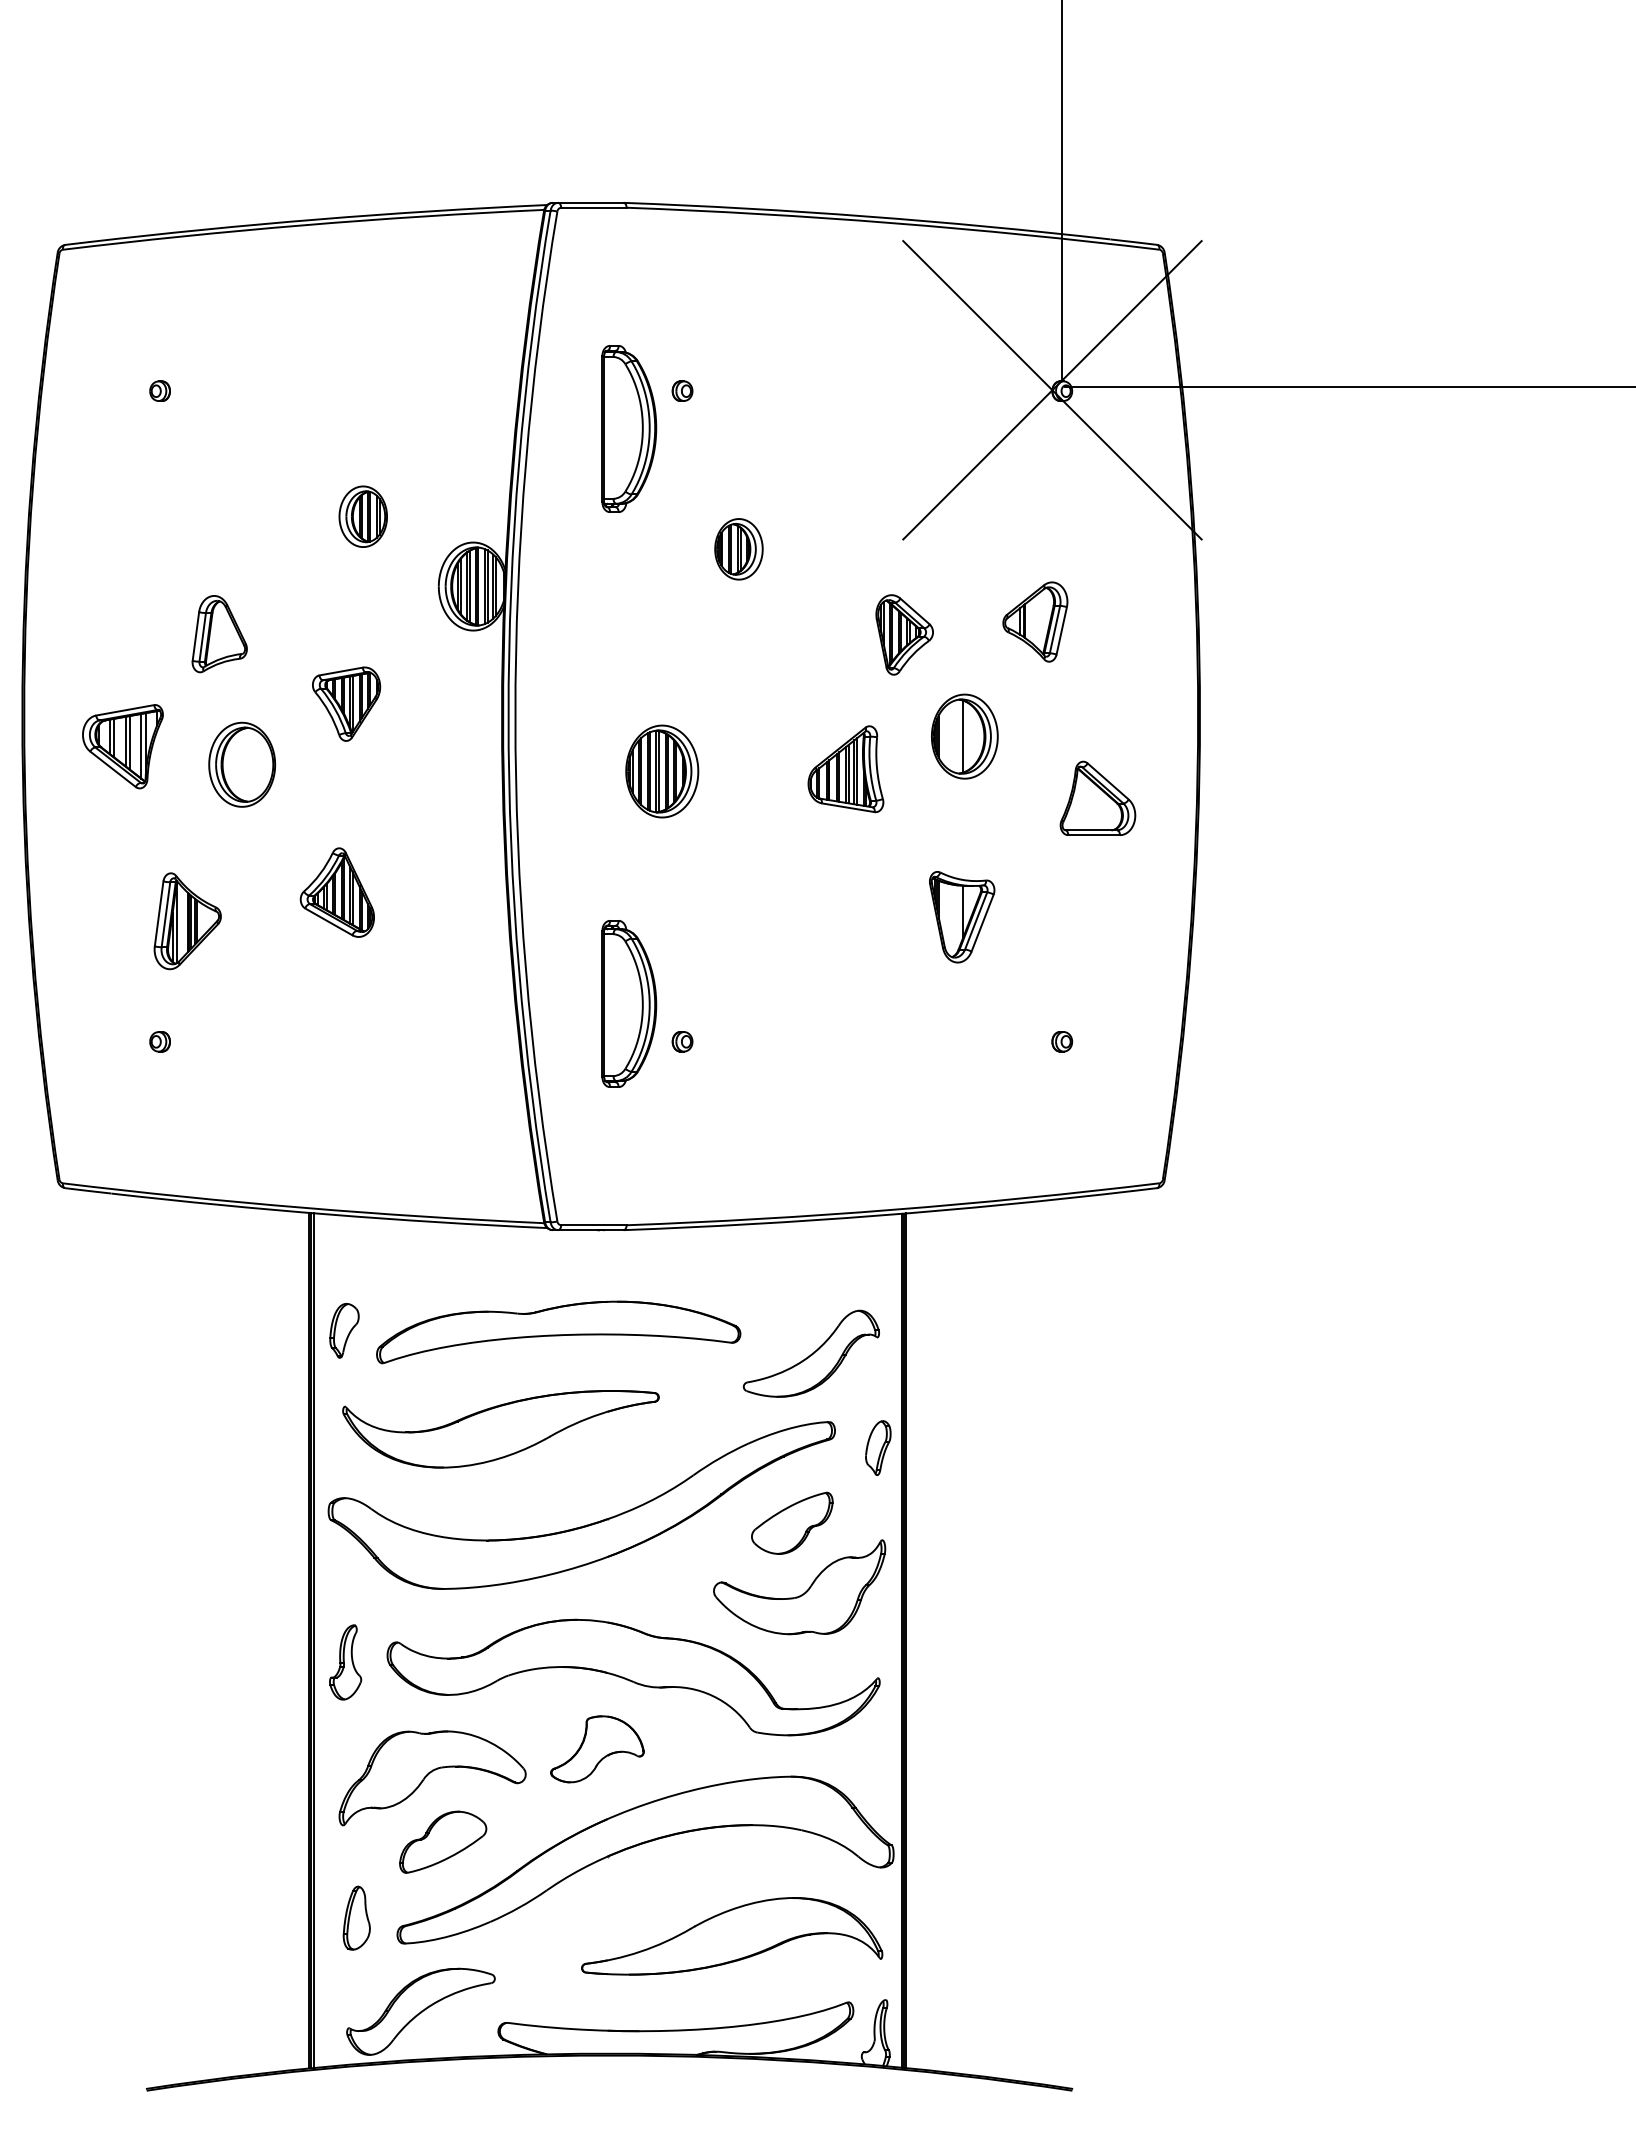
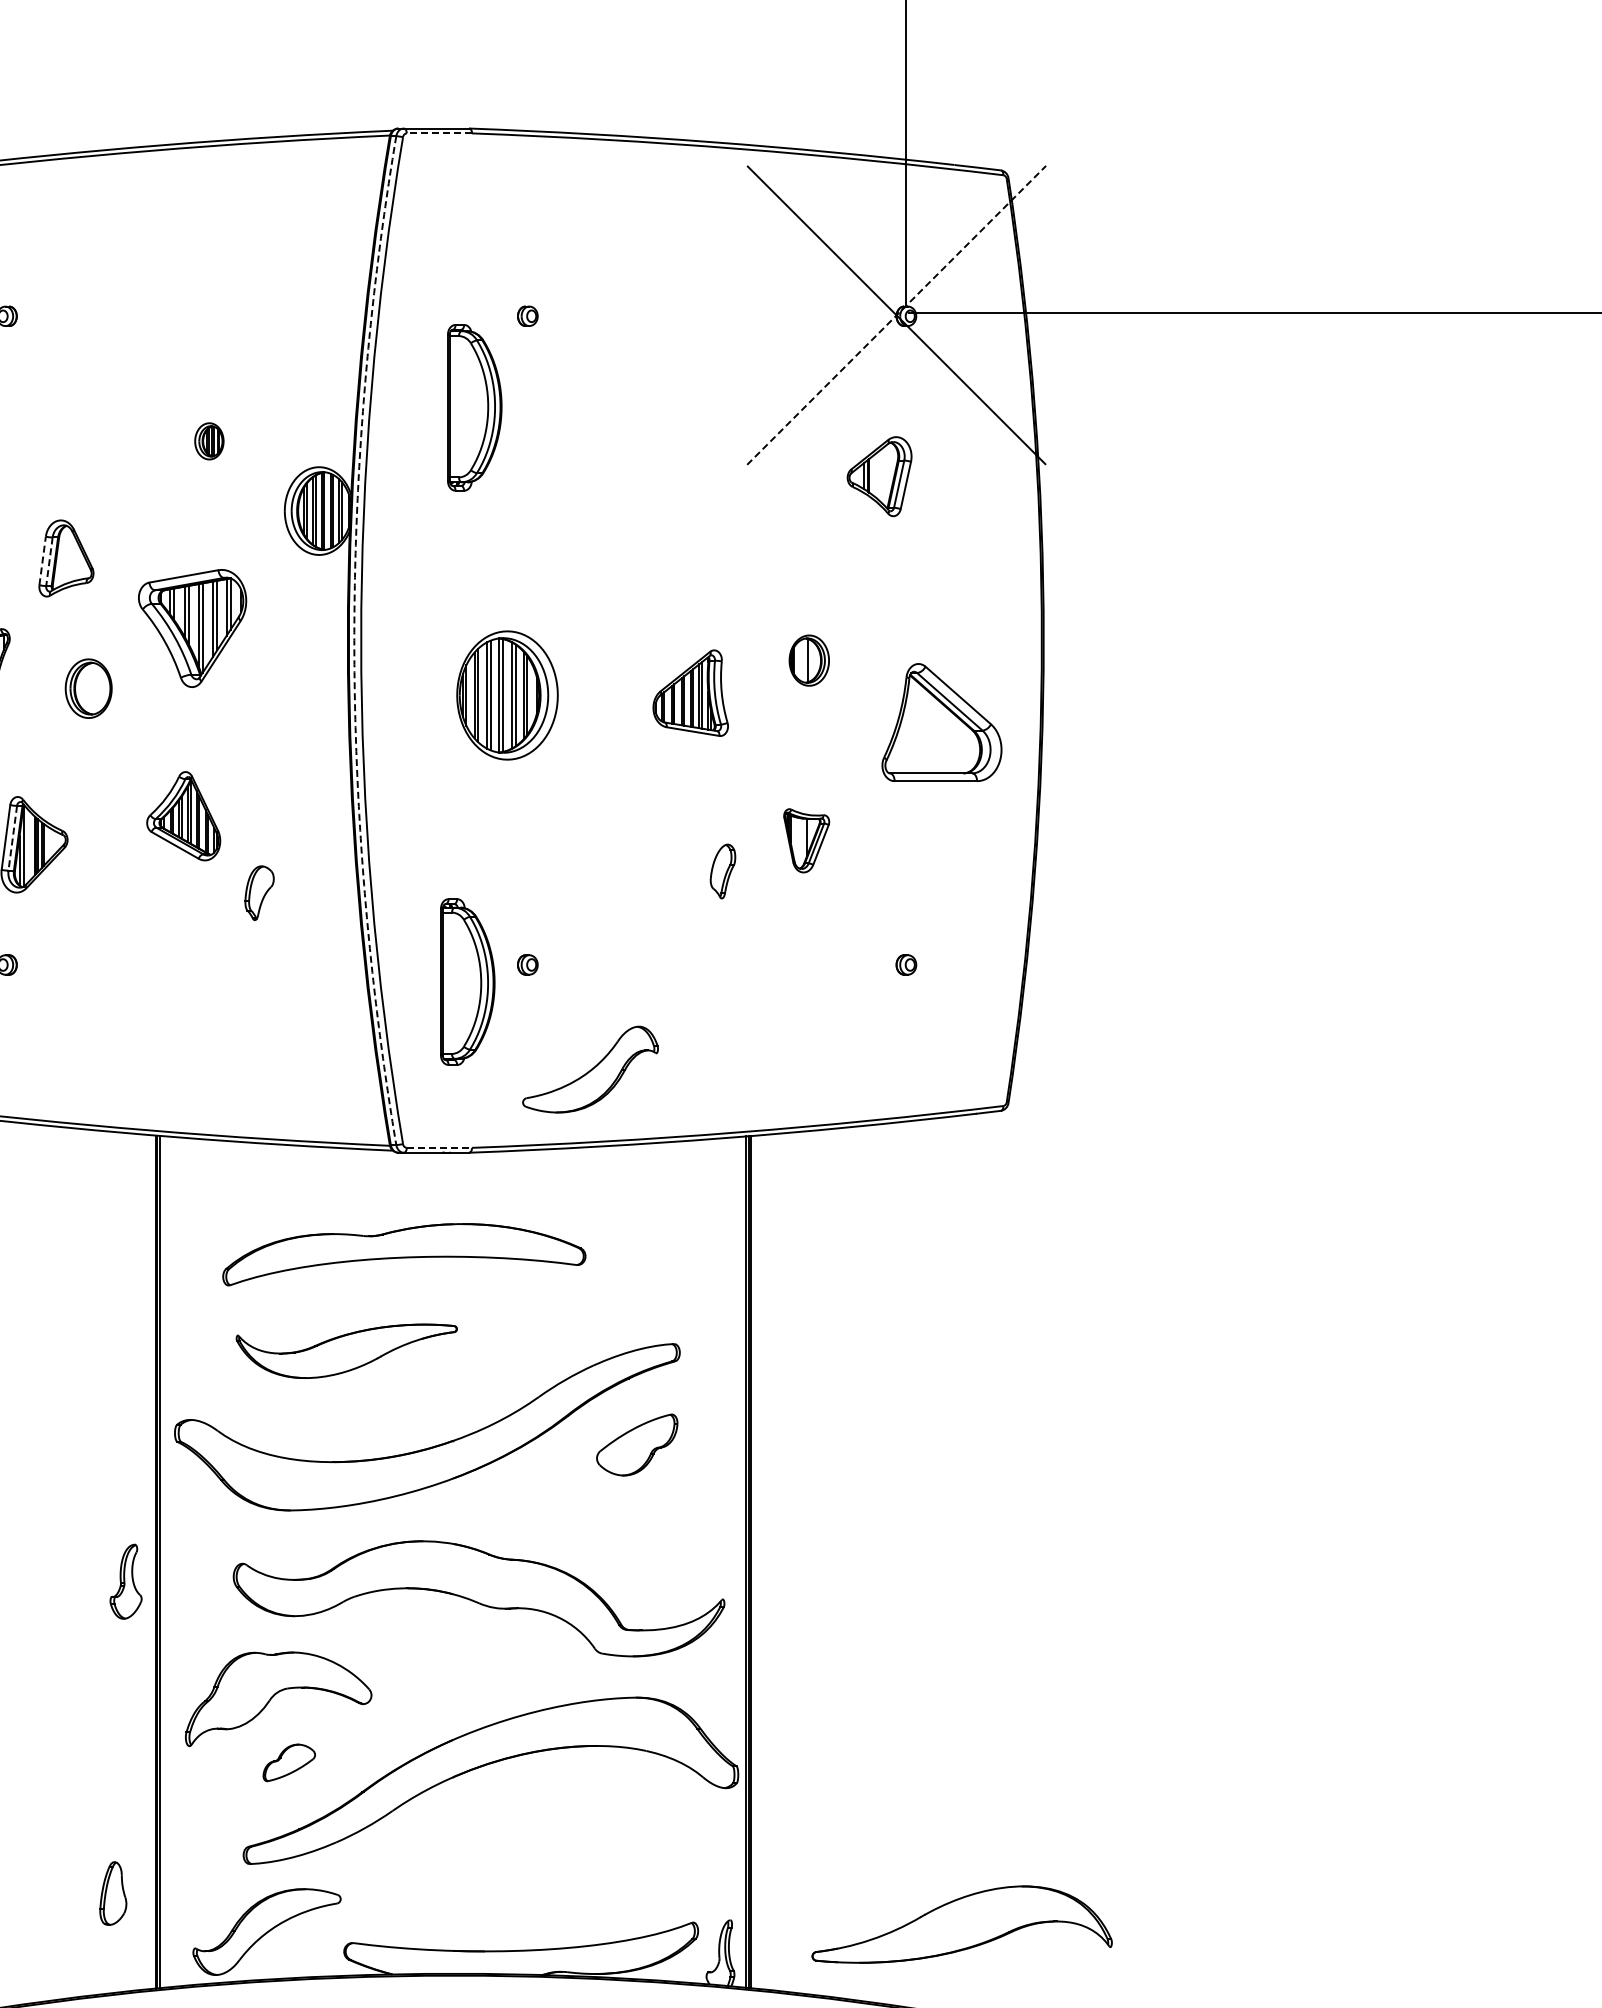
line: (593, 207) -> (439, 133), solid -> dashed
line: (1052, 390) -> (896, 315), solid -> dashed
part: (629, 428) -> (474, 407), moved
part: (362, 516) -> (208, 441), size x0.6
part: (738, 549) -> (583, 474), removed
part: (1035, 621) -> (879, 476), moved
part: (904, 634) -> (749, 558), removed
line: (195, 636) -> (42, 560), solid -> dashed
line: (202, 637) -> (49, 561), solid -> dashed
part: (346, 703) -> (192, 627), size x1.6
arc: (508, 716) -> (354, 640), solid -> dashed
part: (964, 736) -> (808, 660), size x0.6
part: (241, 764) -> (88, 688), size x0.7
part: (662, 771) -> (507, 695), size x1.4
part: (1097, 797) -> (941, 721), size x1.6
line: (165, 914) -> (12, 838), solid -> dashed
part: (962, 917) -> (806, 841), size x0.7
part: (629, 1003) -> (467, 981), moved
line: (593, 1225) -> (439, 1148), solid -> dashed
part: (344, 1330) -> (259, 892), moved
part: (810, 1353) -> (589, 1069), moved
part: (500, 1429) -> (346, 1351), size x0.7
part: (878, 1447) -> (723, 870), moved
part: (802, 1593) -> (647, 1515), removed
part: (345, 1662) -> (125, 1581), moved
part: (597, 1749) -> (443, 1670), removed
part: (443, 1841) -> (289, 1762), size x0.6
part: (356, 1917) -> (113, 1892), moved
part: (732, 1936) -> (962, 1924), moved

